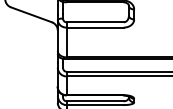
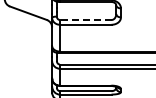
line: (94, 22) -> (85, 20), solid -> dashed

